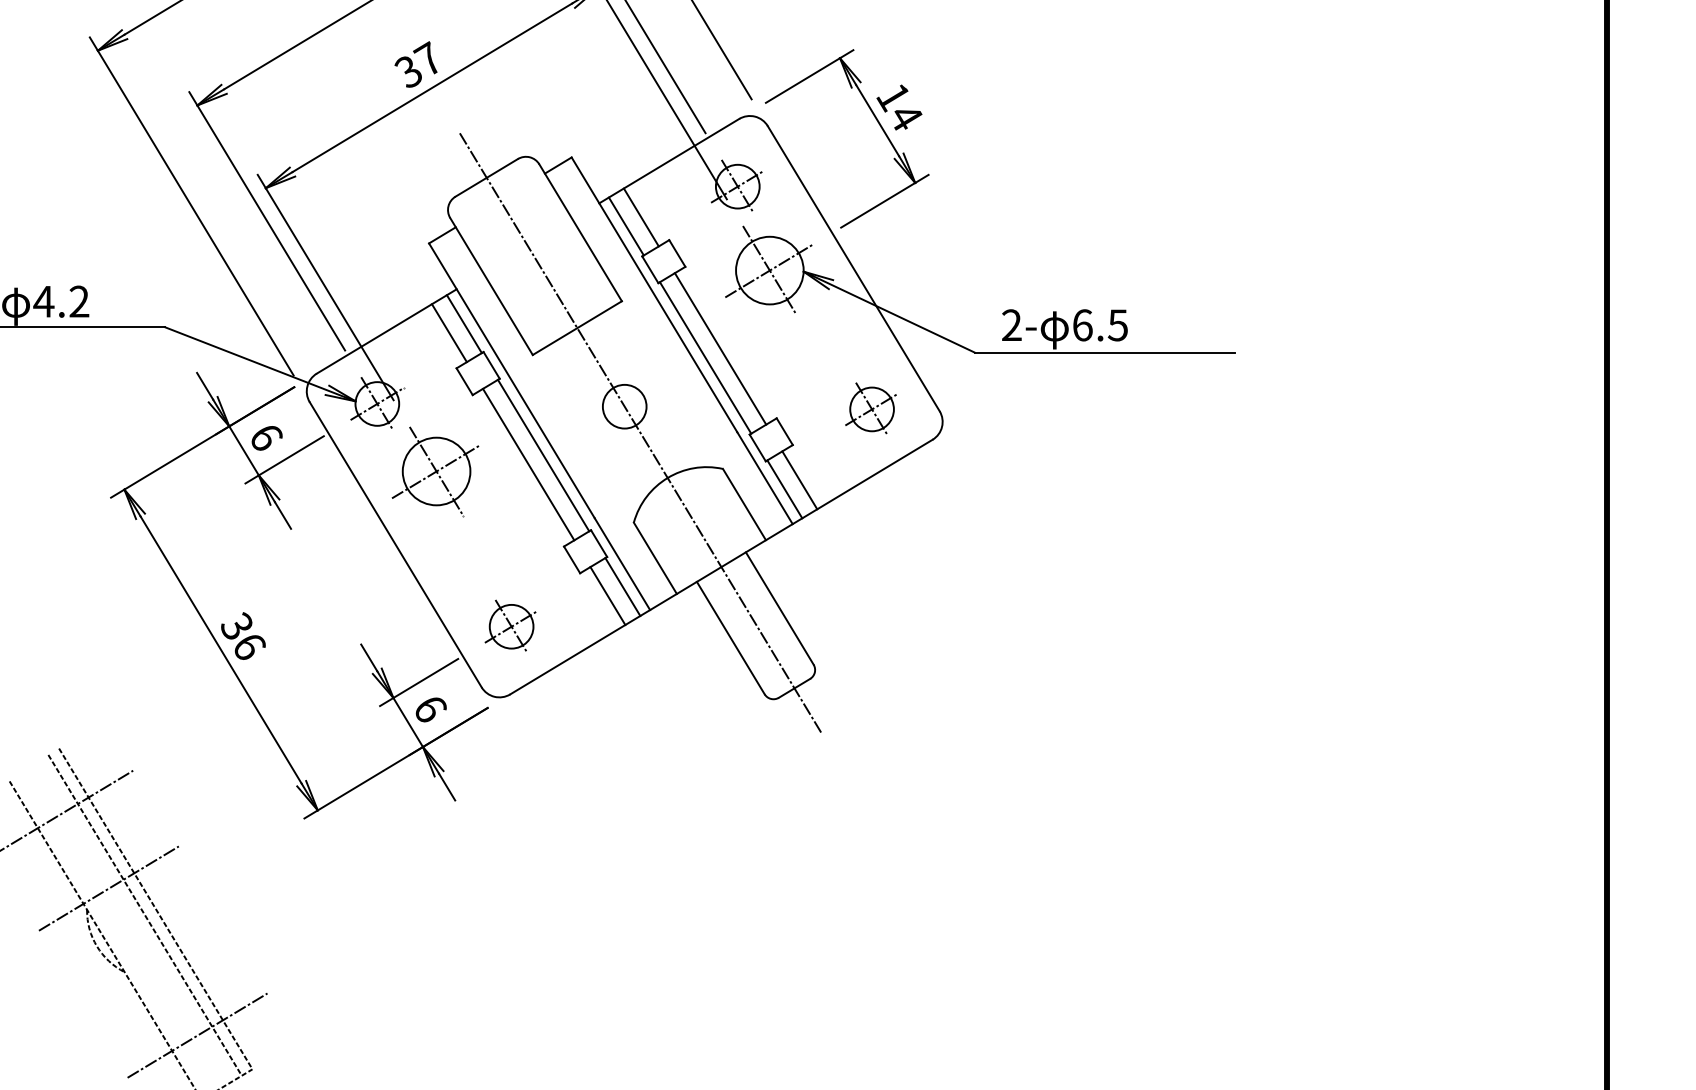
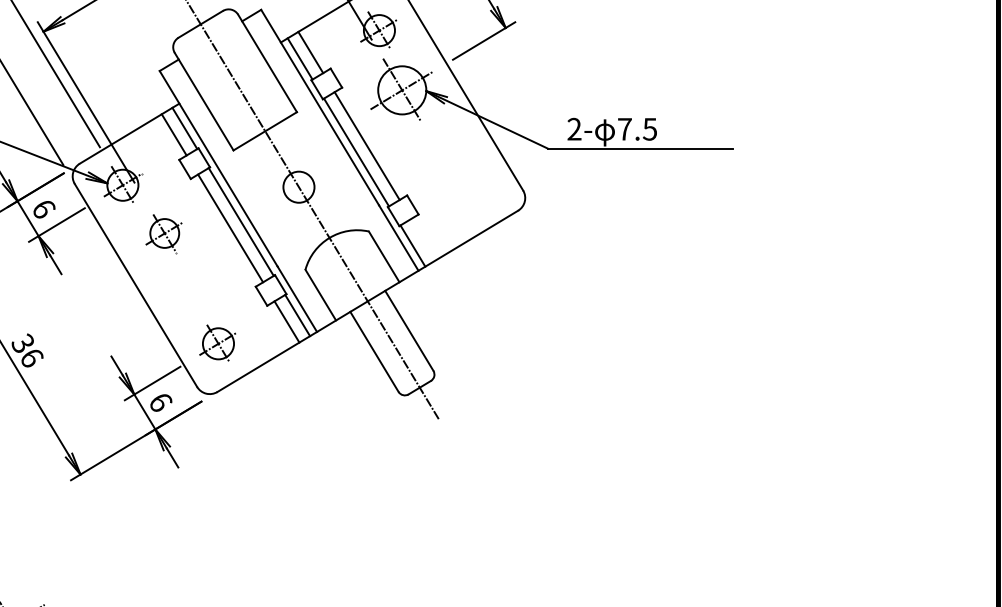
text: (1082, 325) -> (624, 129), 6.5 -> 7.5
part: (870, 408) -> (473, 188), removed
part: (435, 471) -> (164, 233), size x0.6
line: (799, 480) -> (423, 239), removed

